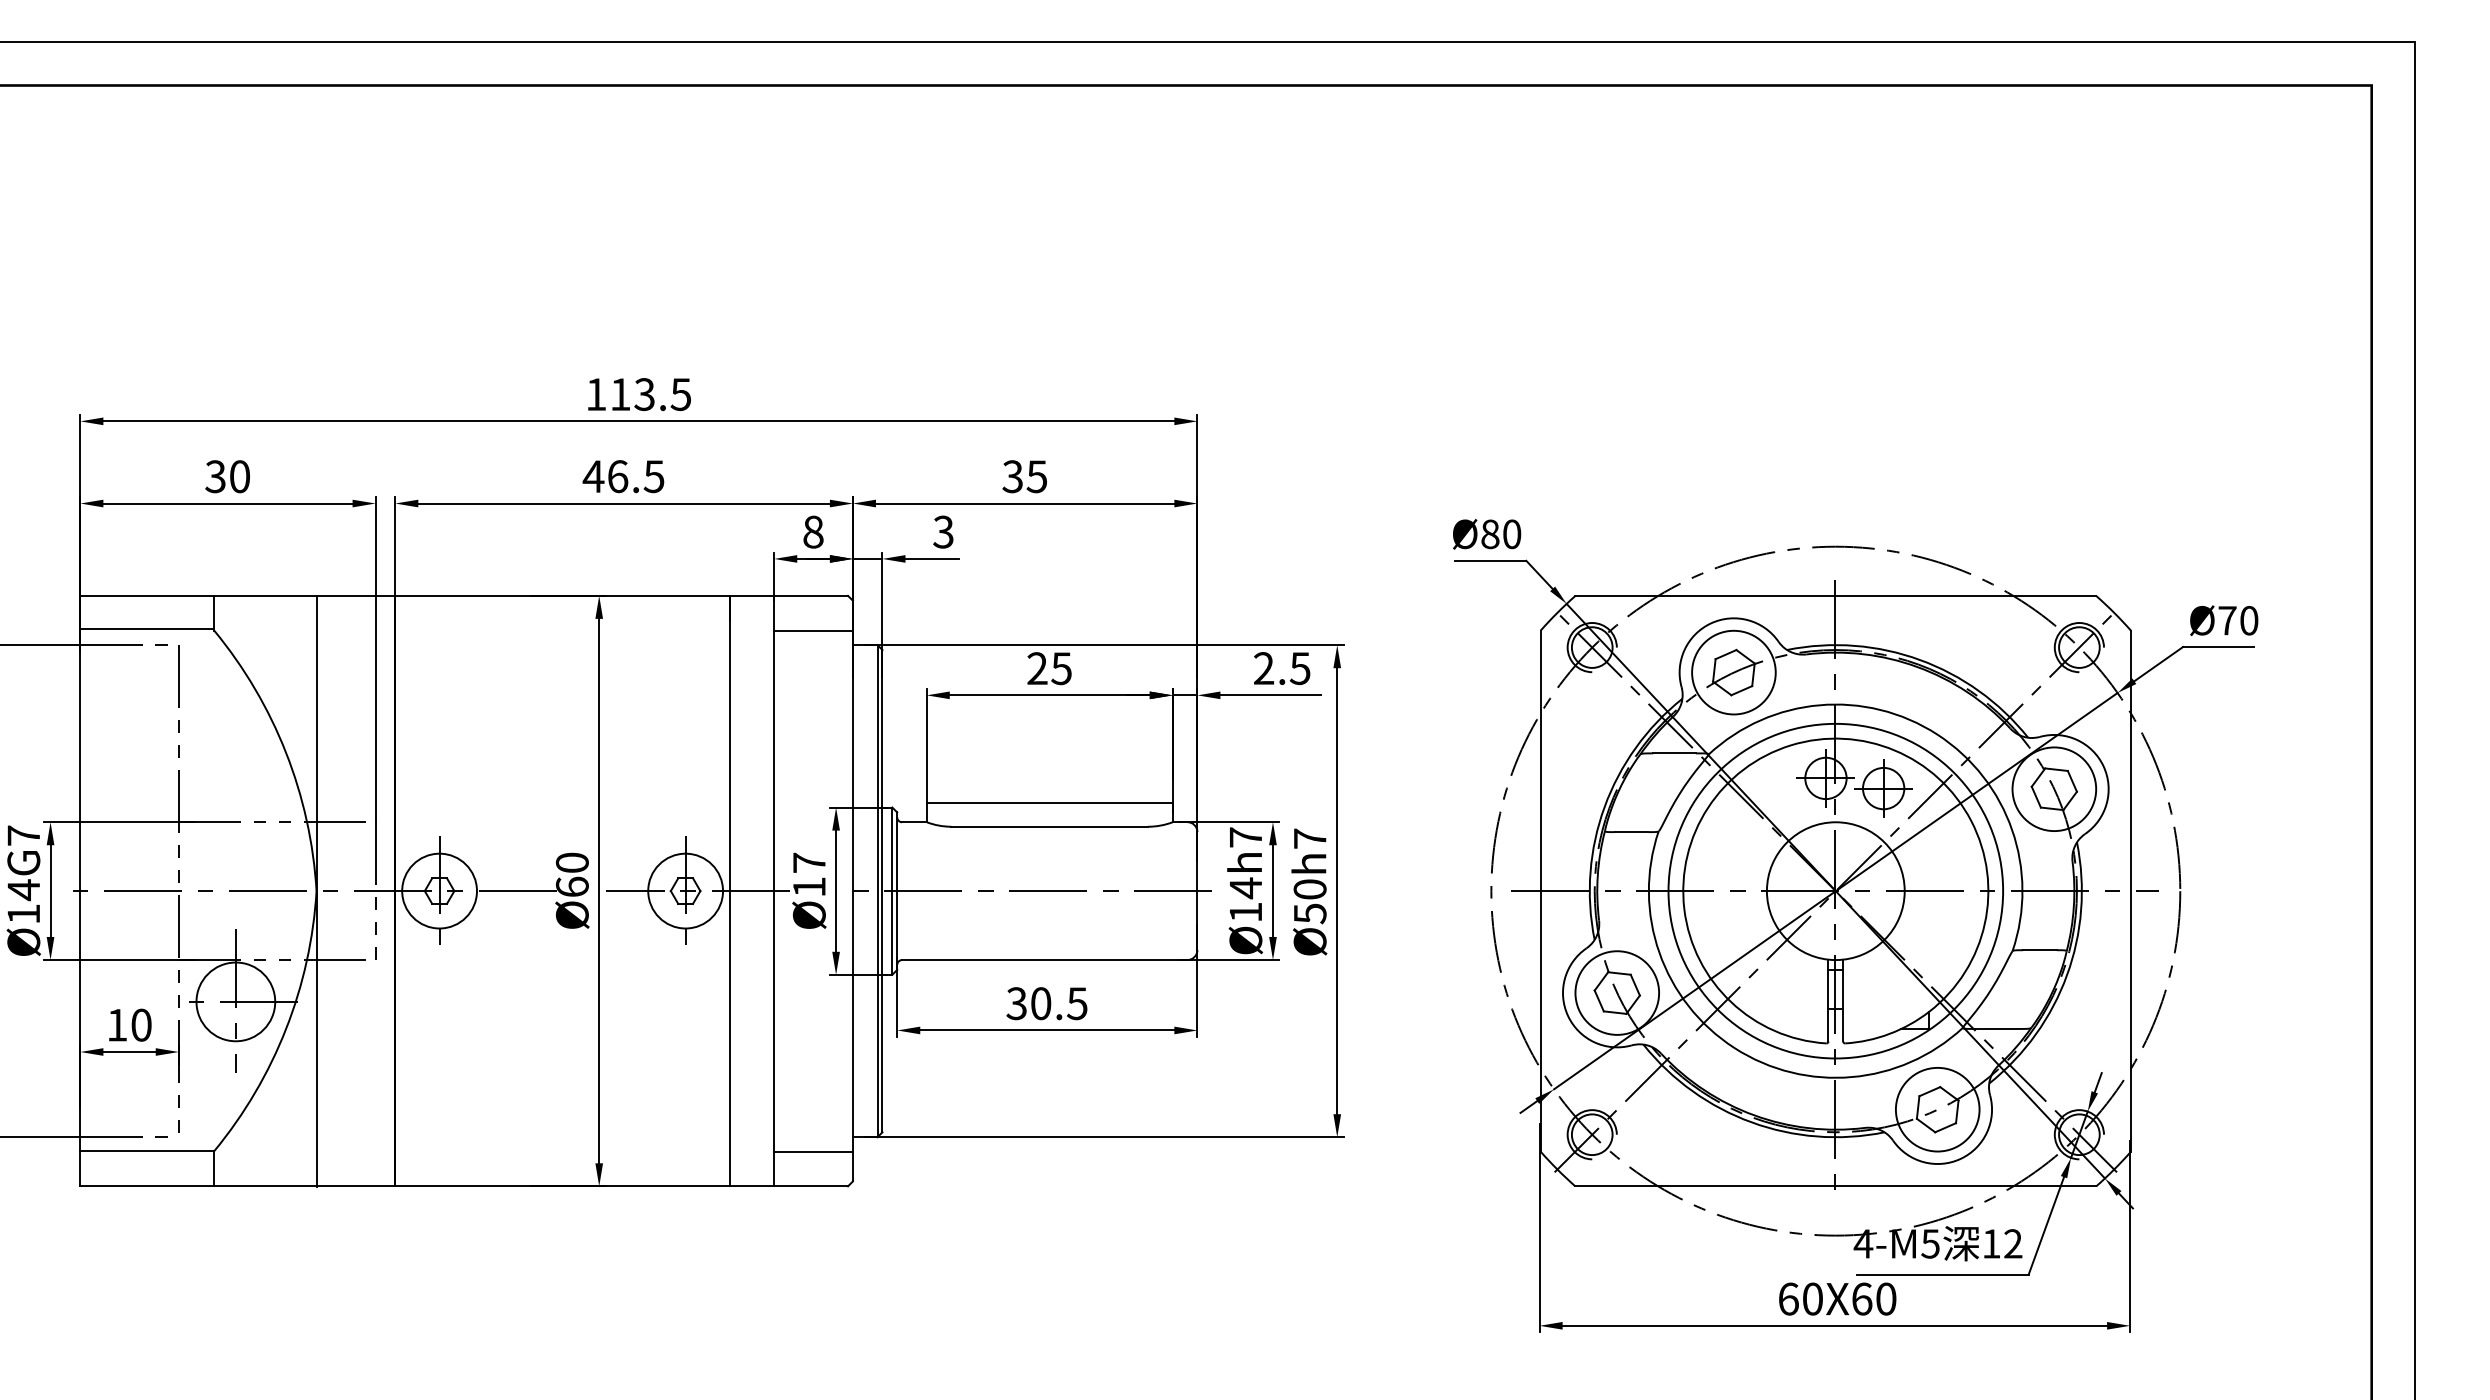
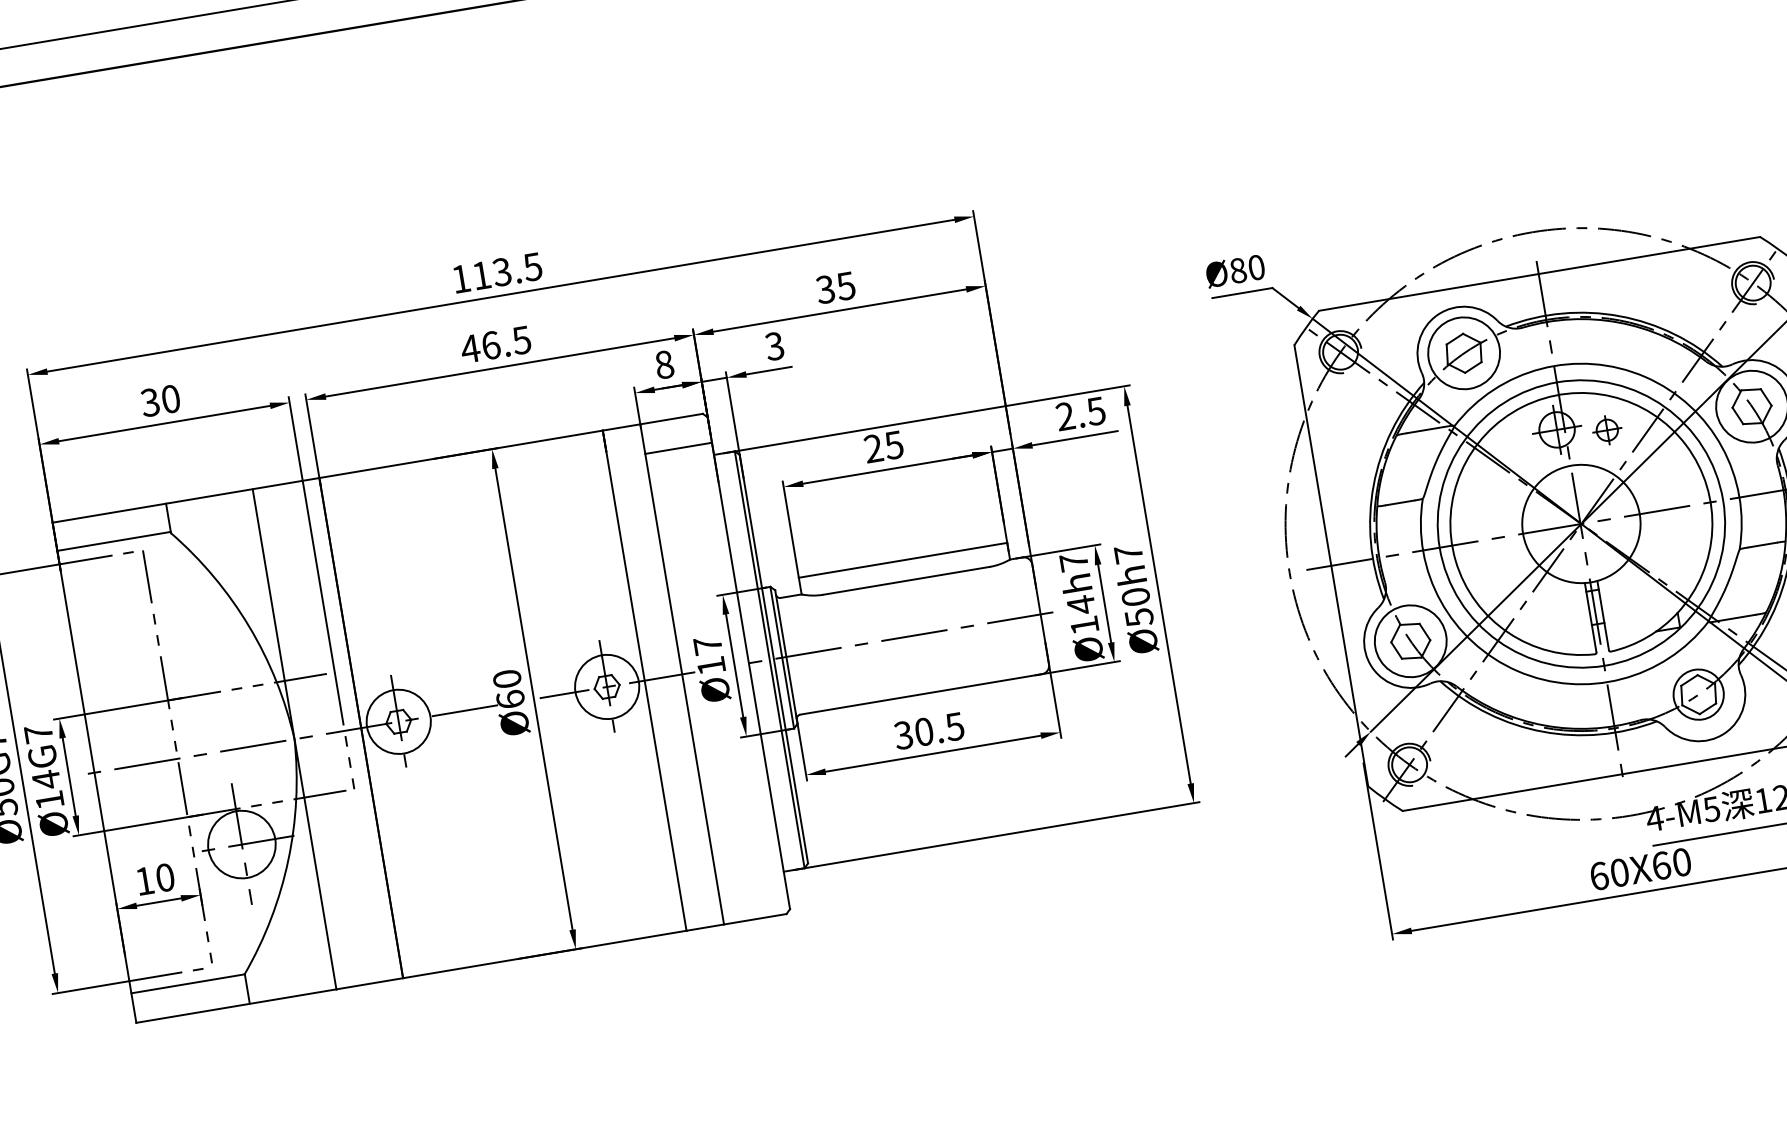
part: (1883, 788) -> (1607, 430), size x0.6
circle: (1937, 1109) -> (1698, 694), size x0.7
line: (813, 1151) -> (752, 889), removed

